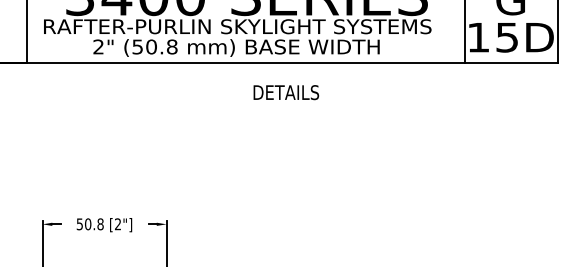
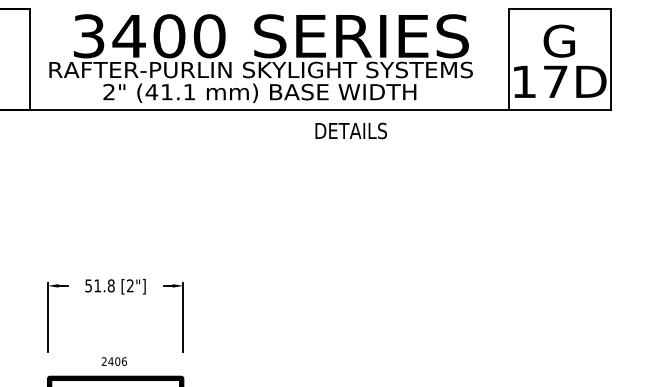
text: (507, 37) -> (555, 81), 15D -> 17D
text: (154, 46) -> (170, 91), (50.8 -> (41.1
text: (285, 92) -> (350, 130), moved
text: (87, 223) -> (97, 285), 50.8 -> 51.8

